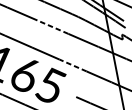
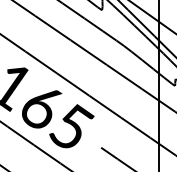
line: (52, 27) -> (88, 52), dashed -> solid
line: (72, 65) -> (104, 106), dashed -> solid

